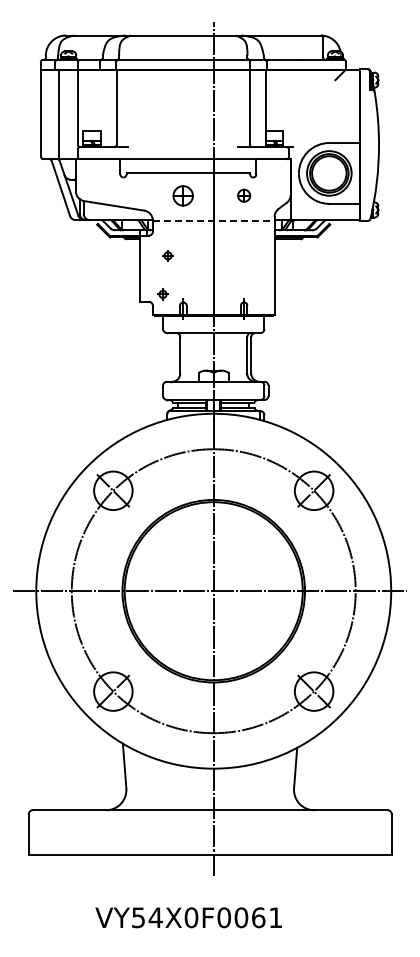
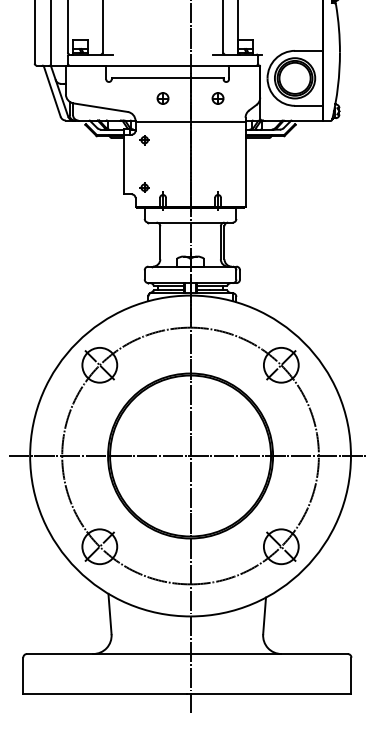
part: (183, 195) -> (163, 98), size x0.62
line: (213, 221) -> (190, 121), dashed -> solid
part: (167, 255) -> (144, 139), moved

